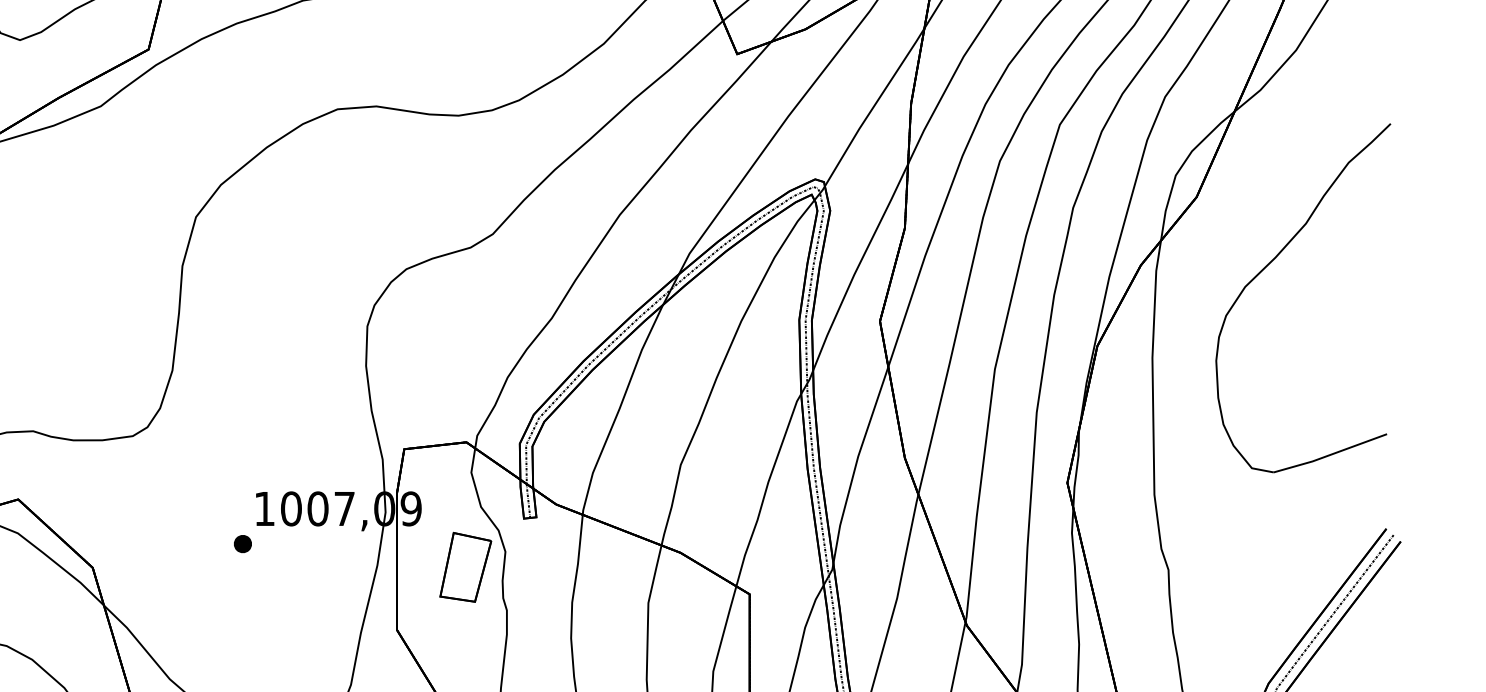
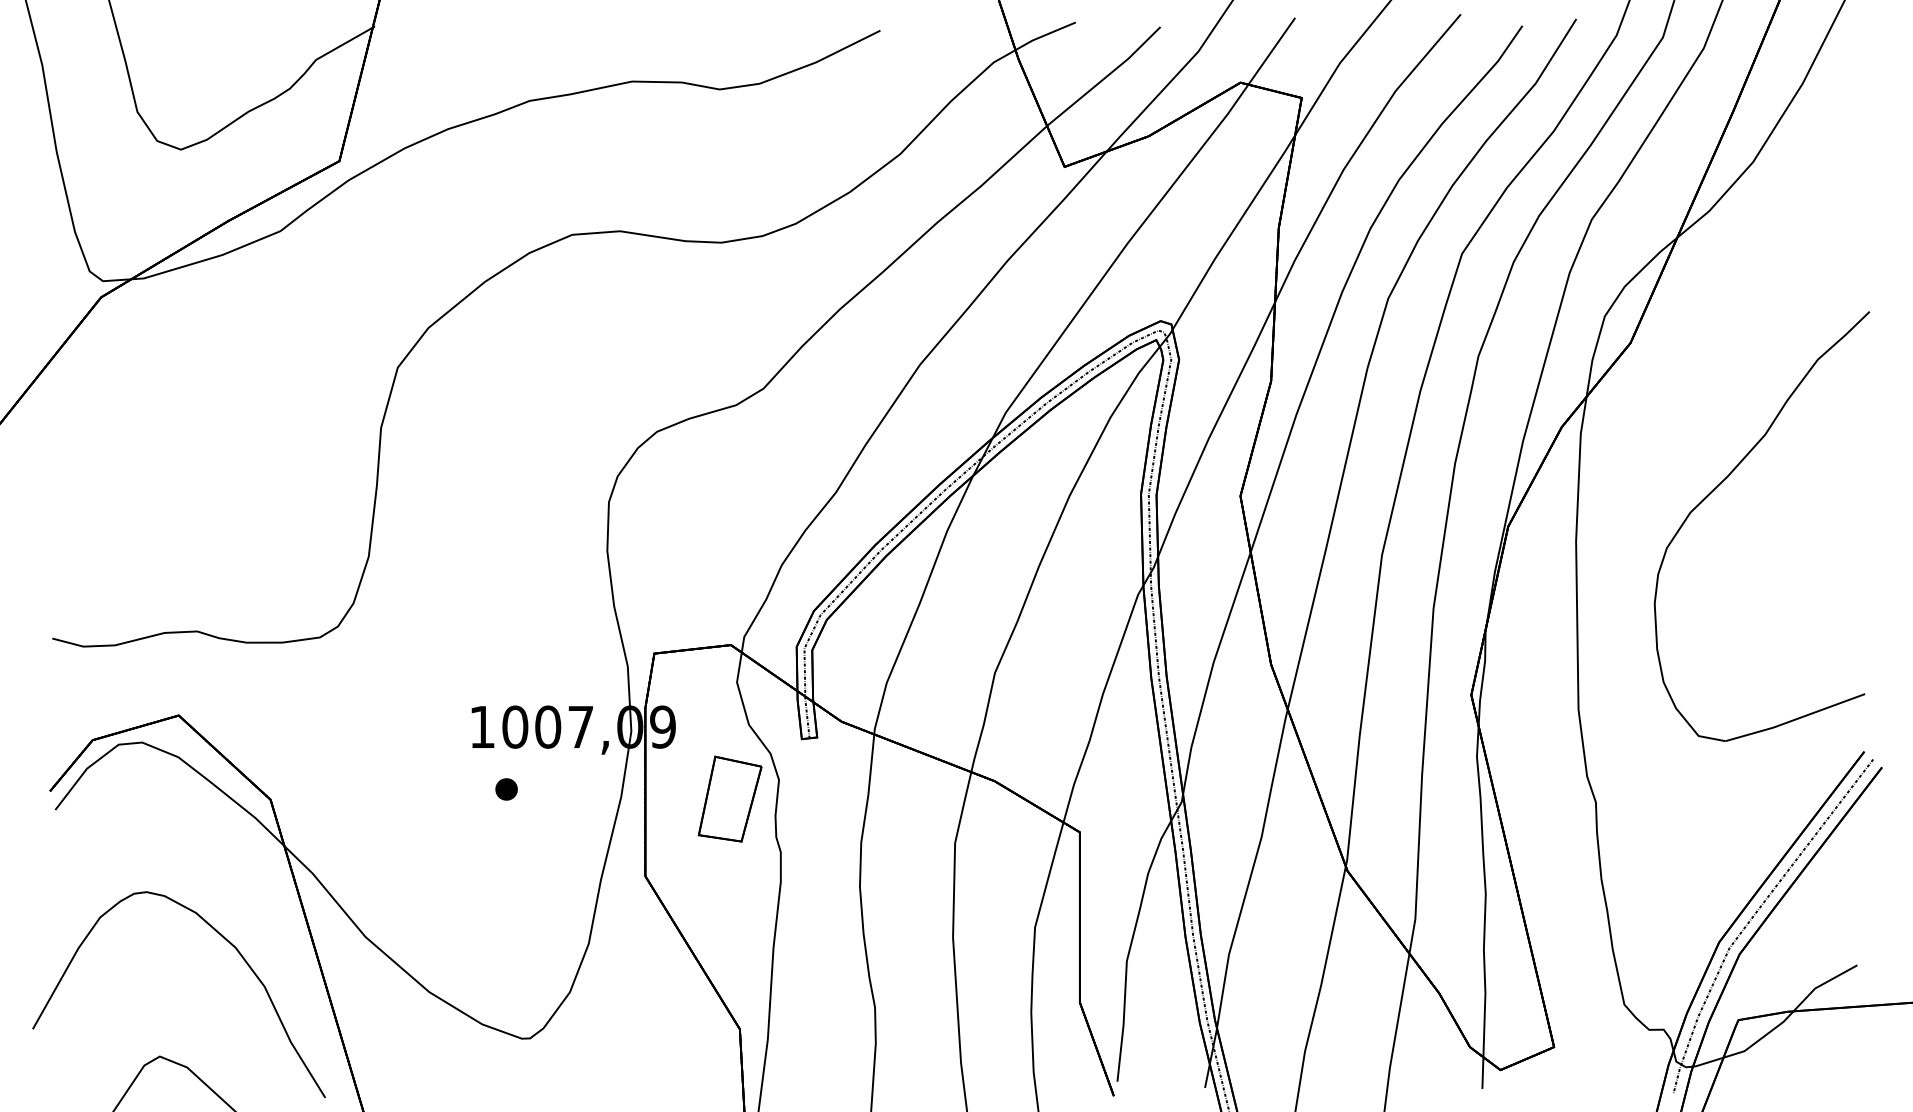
part: (1274, 260) -> (1726, 479), moved
part: (242, 544) -> (506, 789), moved

